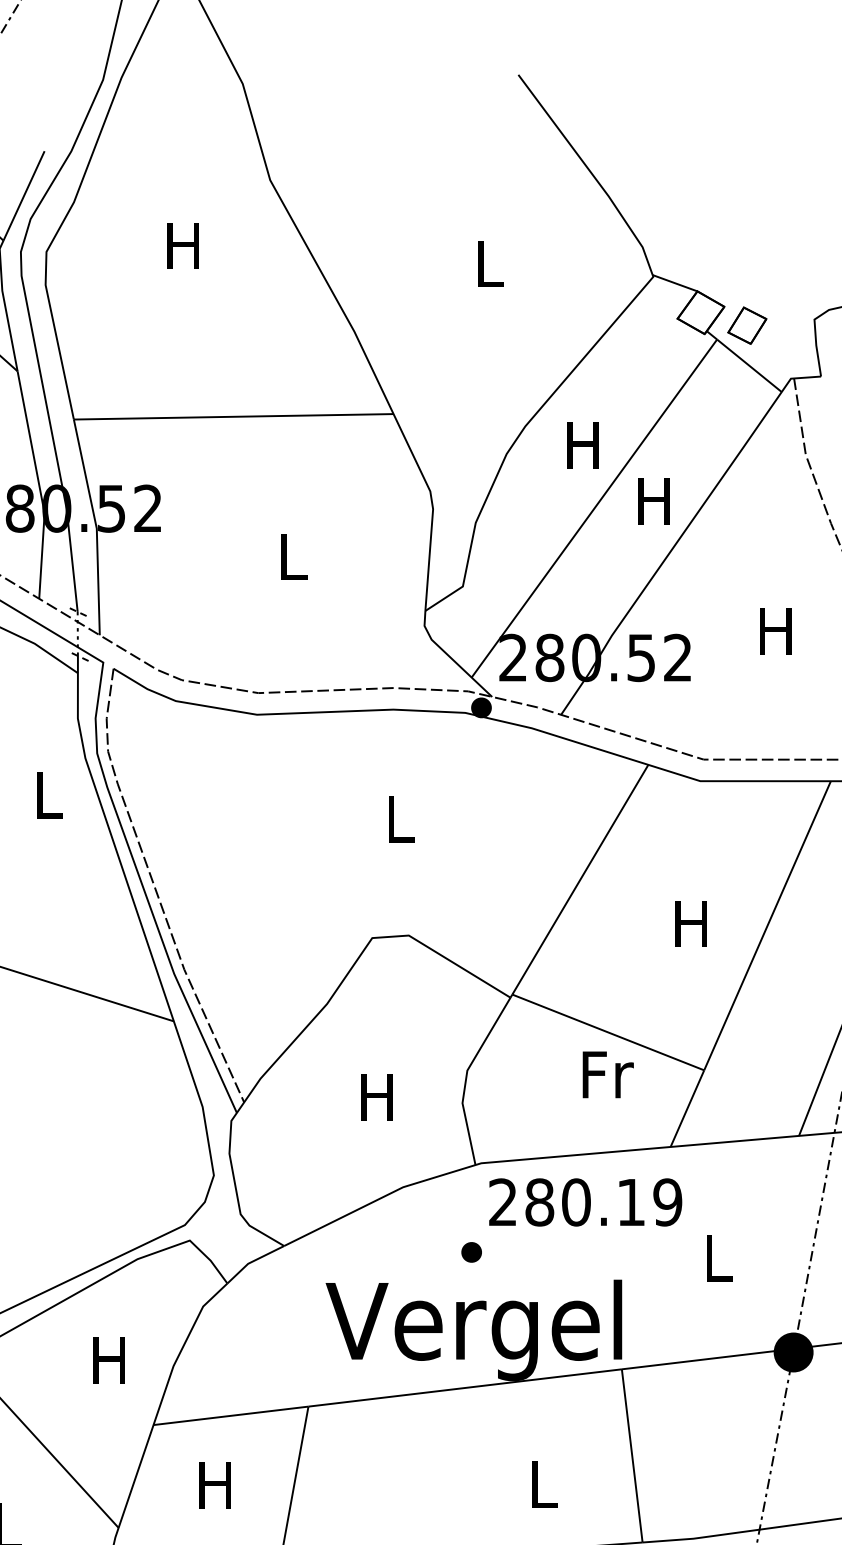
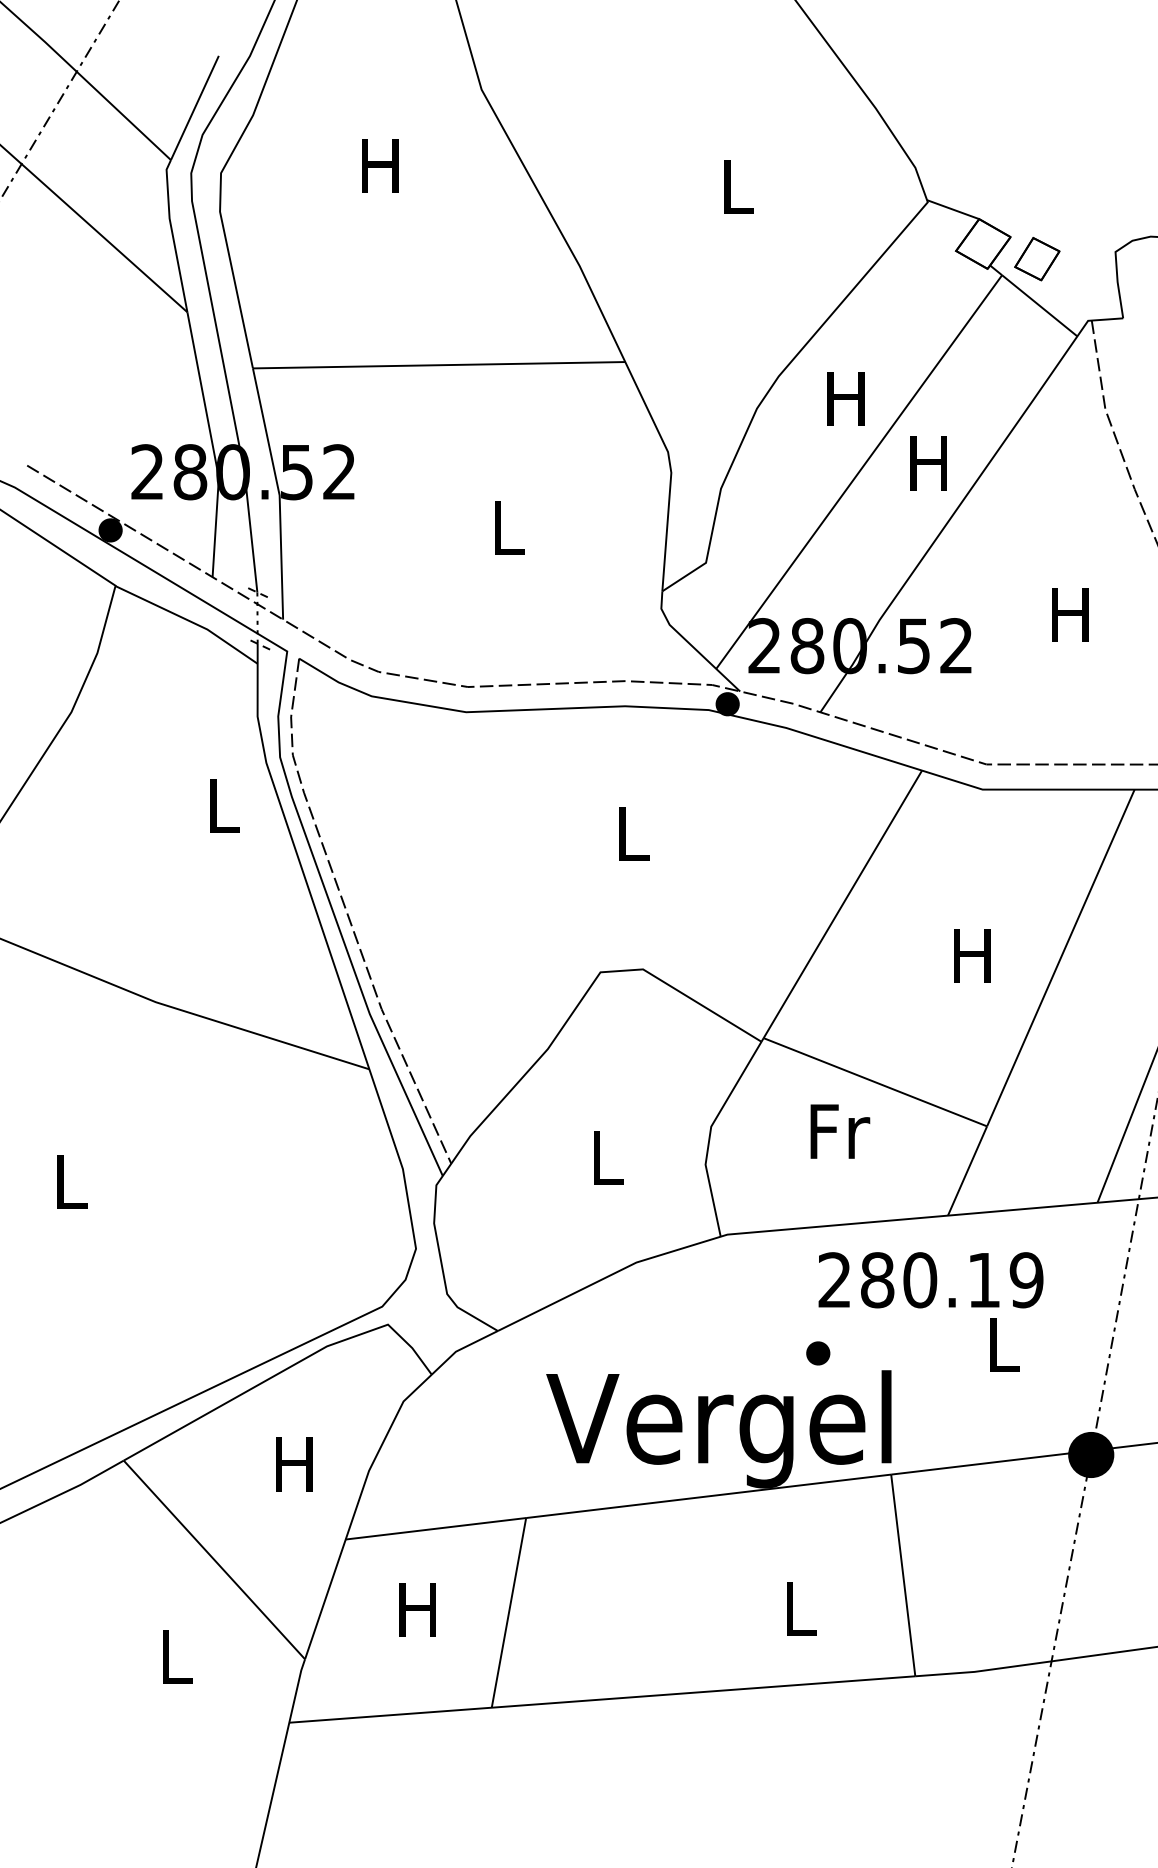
text: (608, 1074) -> (840, 1131), moved
text: (376, 1097) -> (605, 1157), H -> L
text: (585, 1202) -> (930, 1280), moved
part: (471, 1252) -> (818, 1353), moved

